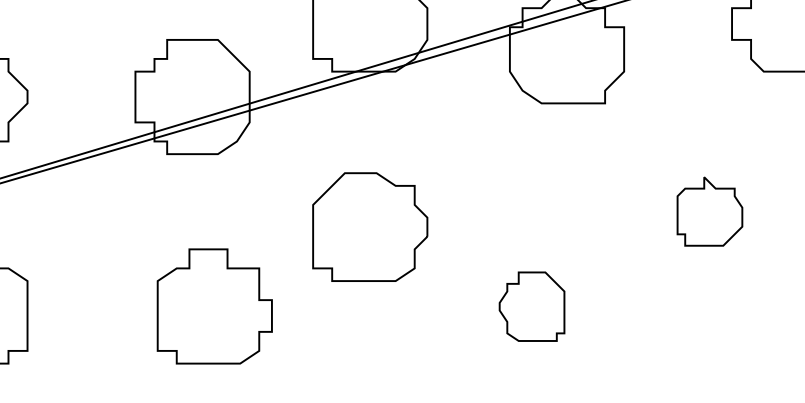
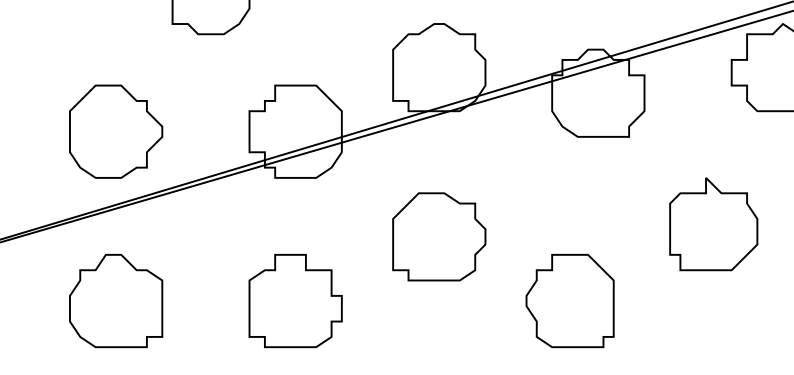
part: (709, 211) -> (713, 224), size x1.67
part: (214, 307) -> (295, 301), moved
part: (531, 307) -> (569, 301), size x1.67

